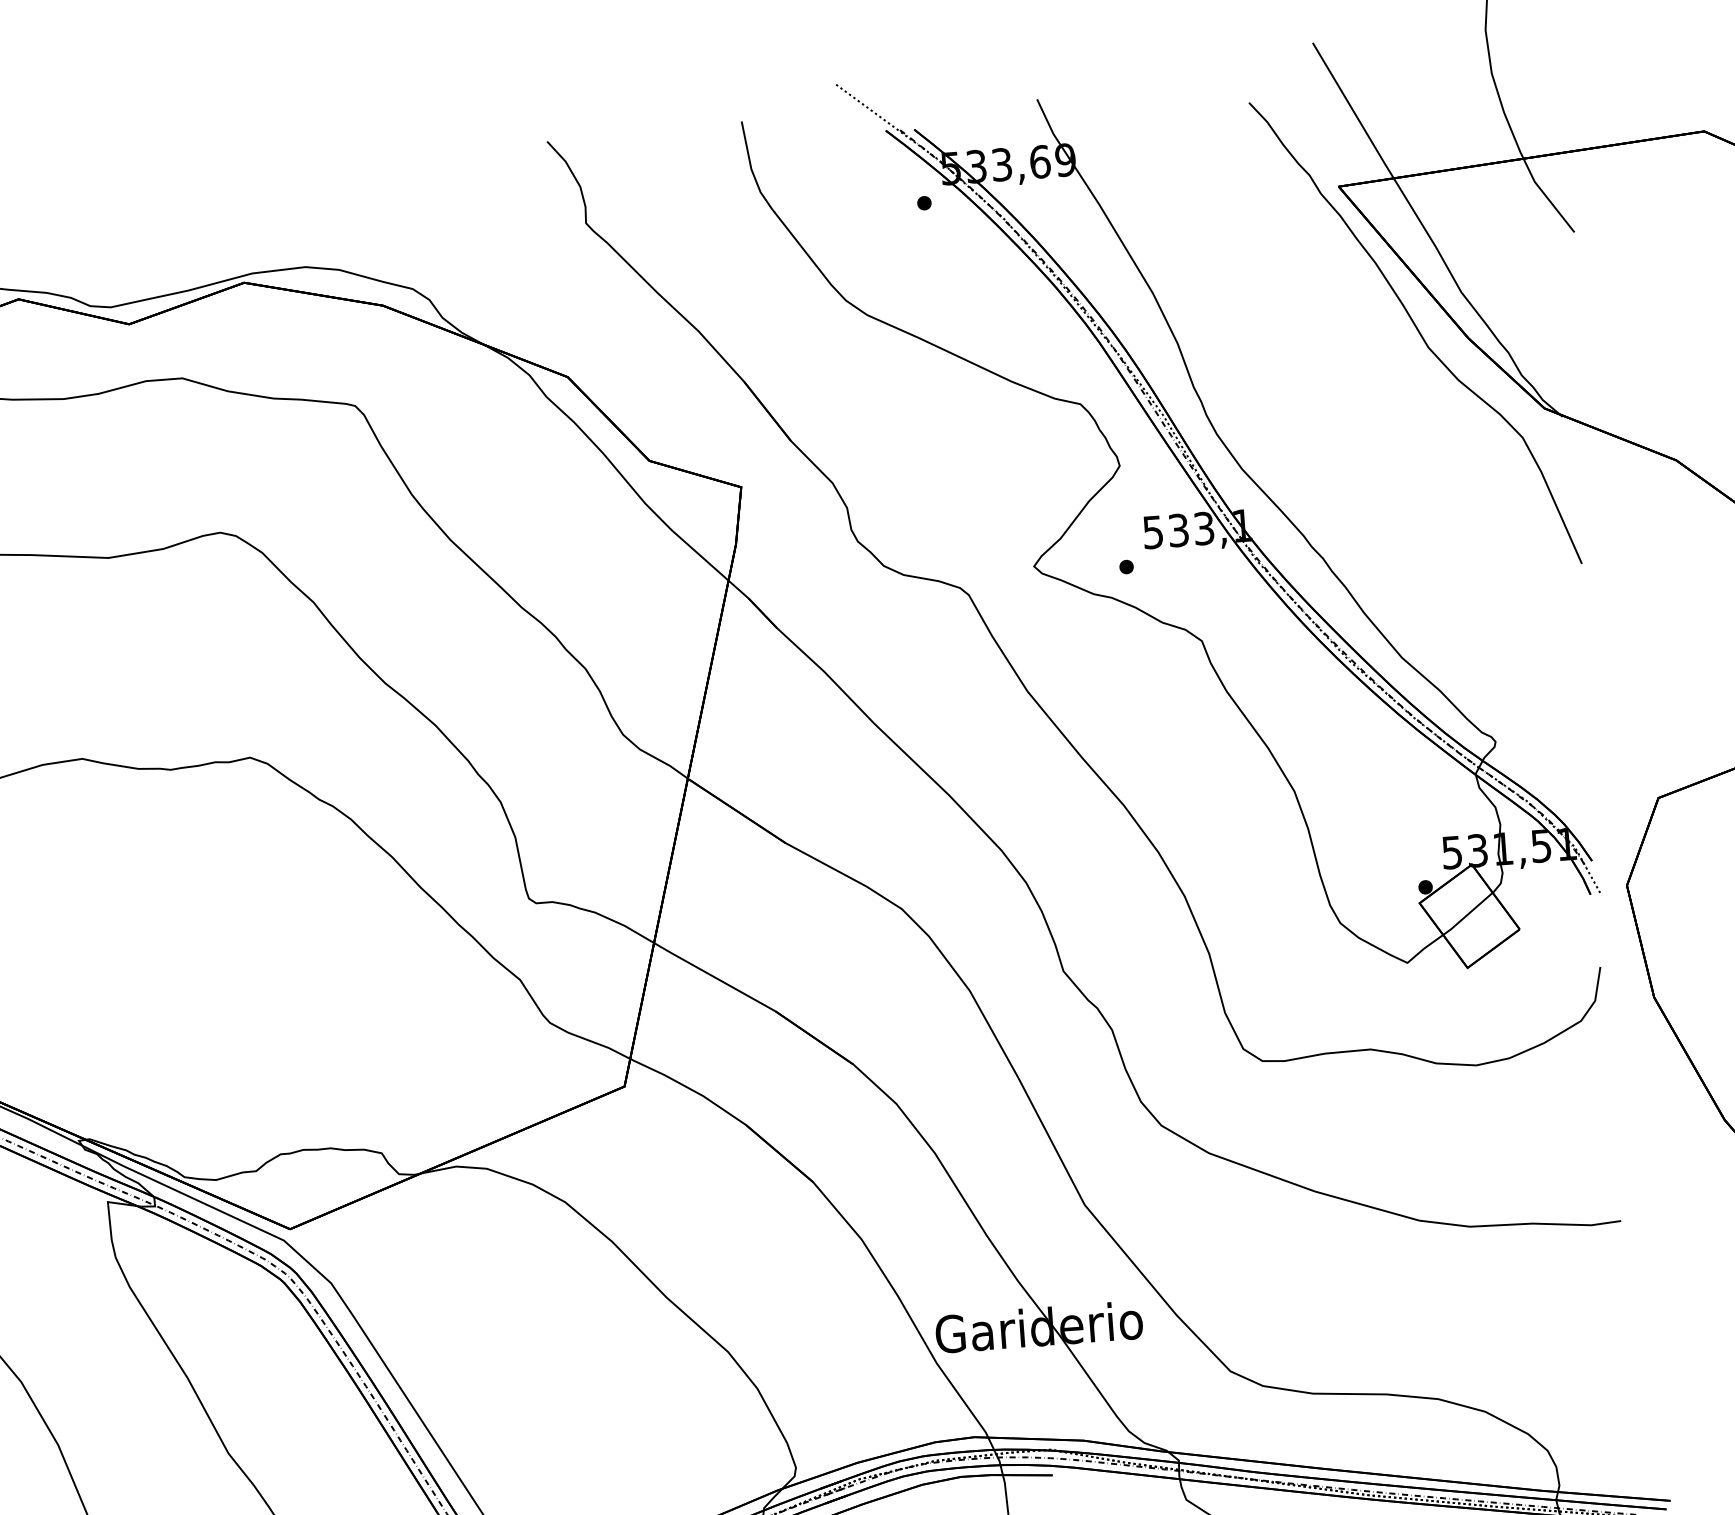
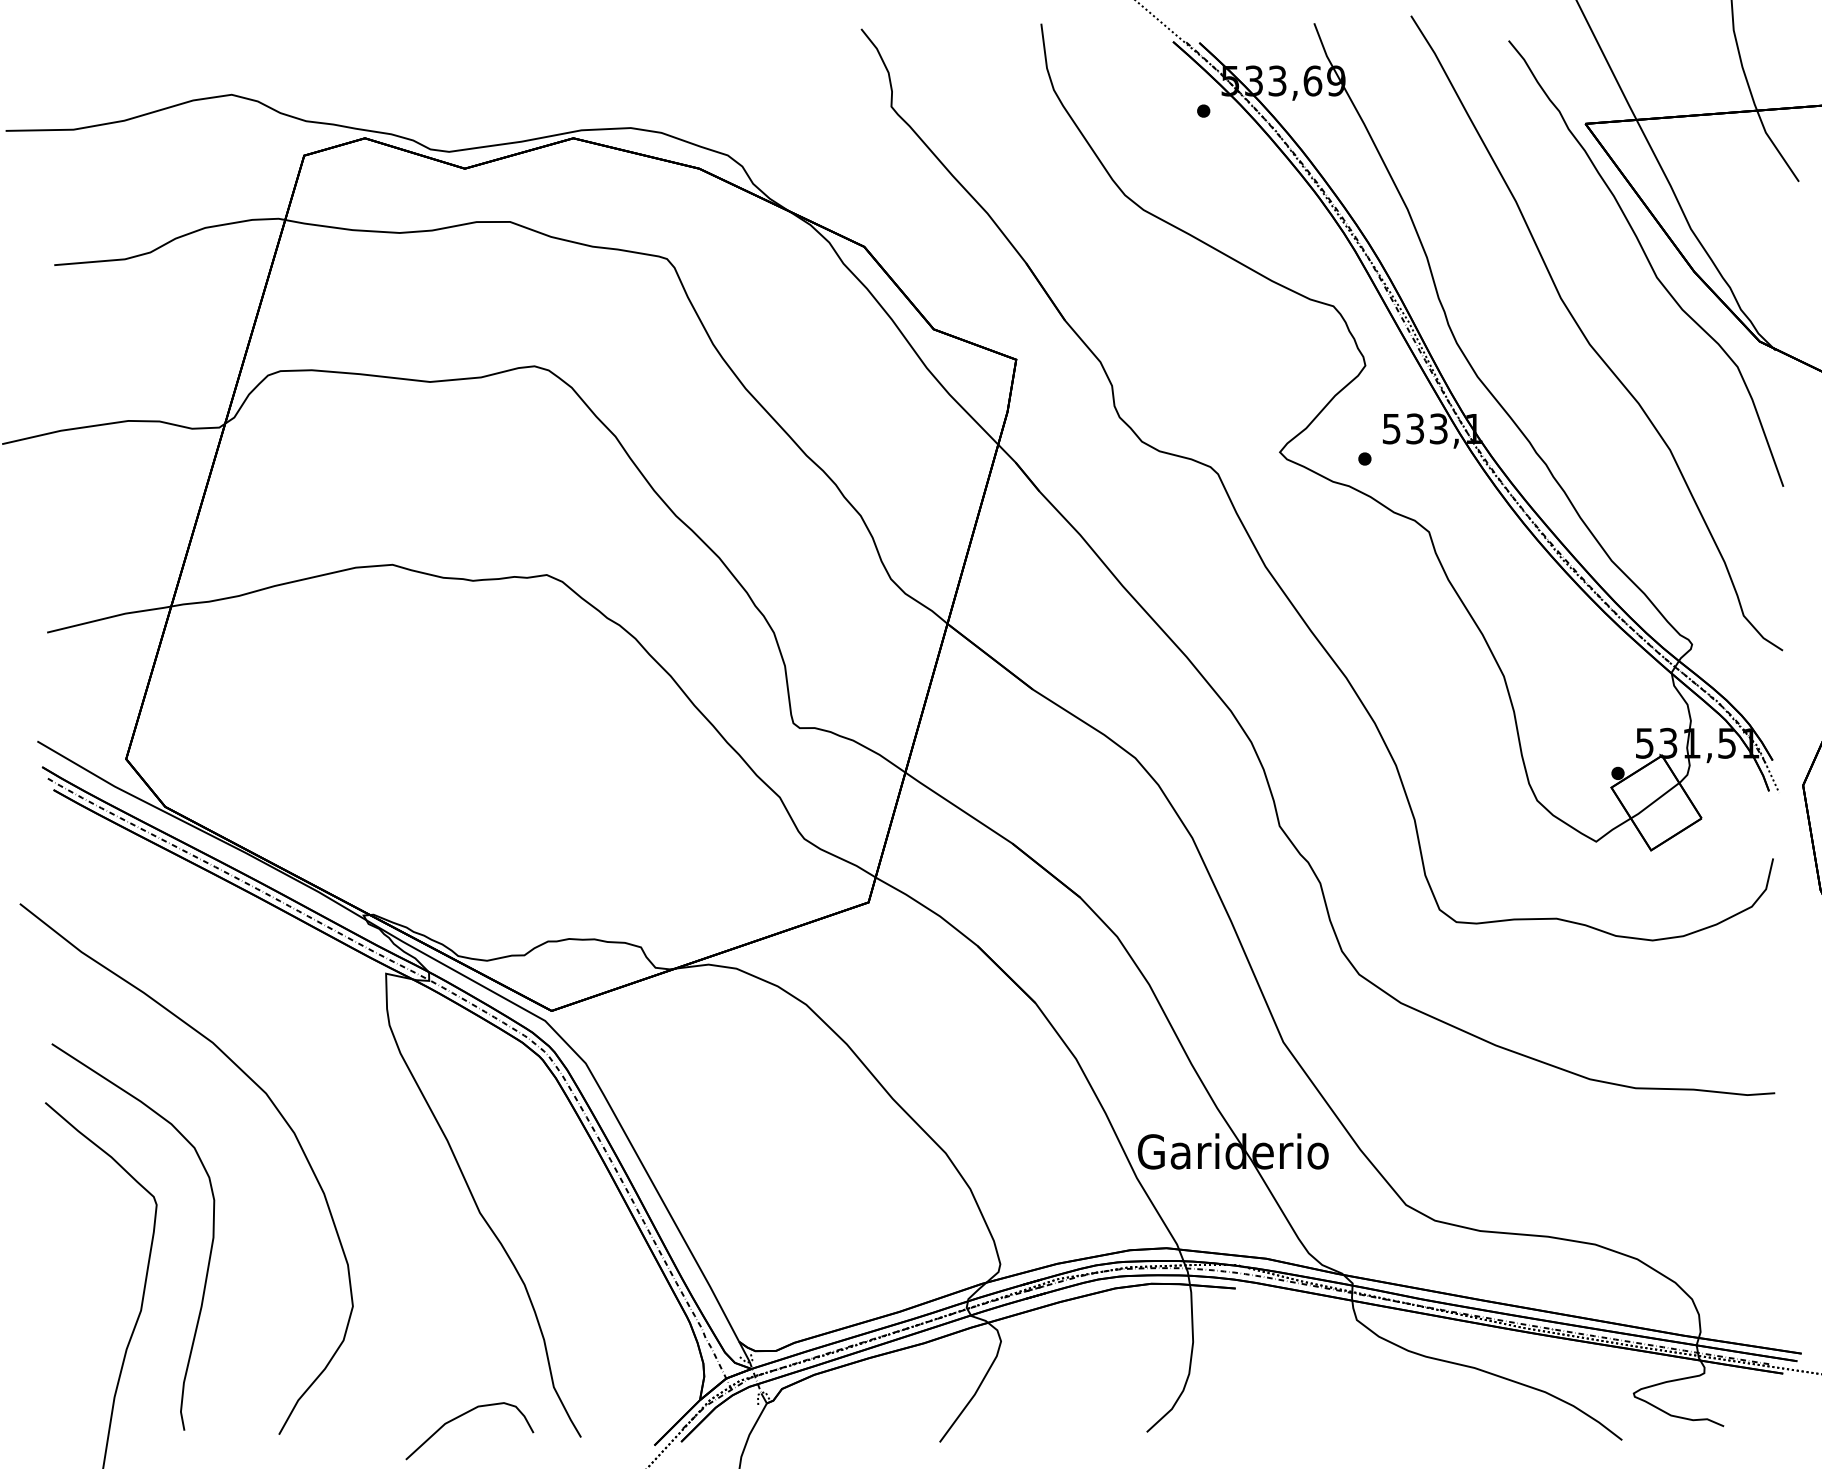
curve: (1358, 418) -> (1587, 338), added

